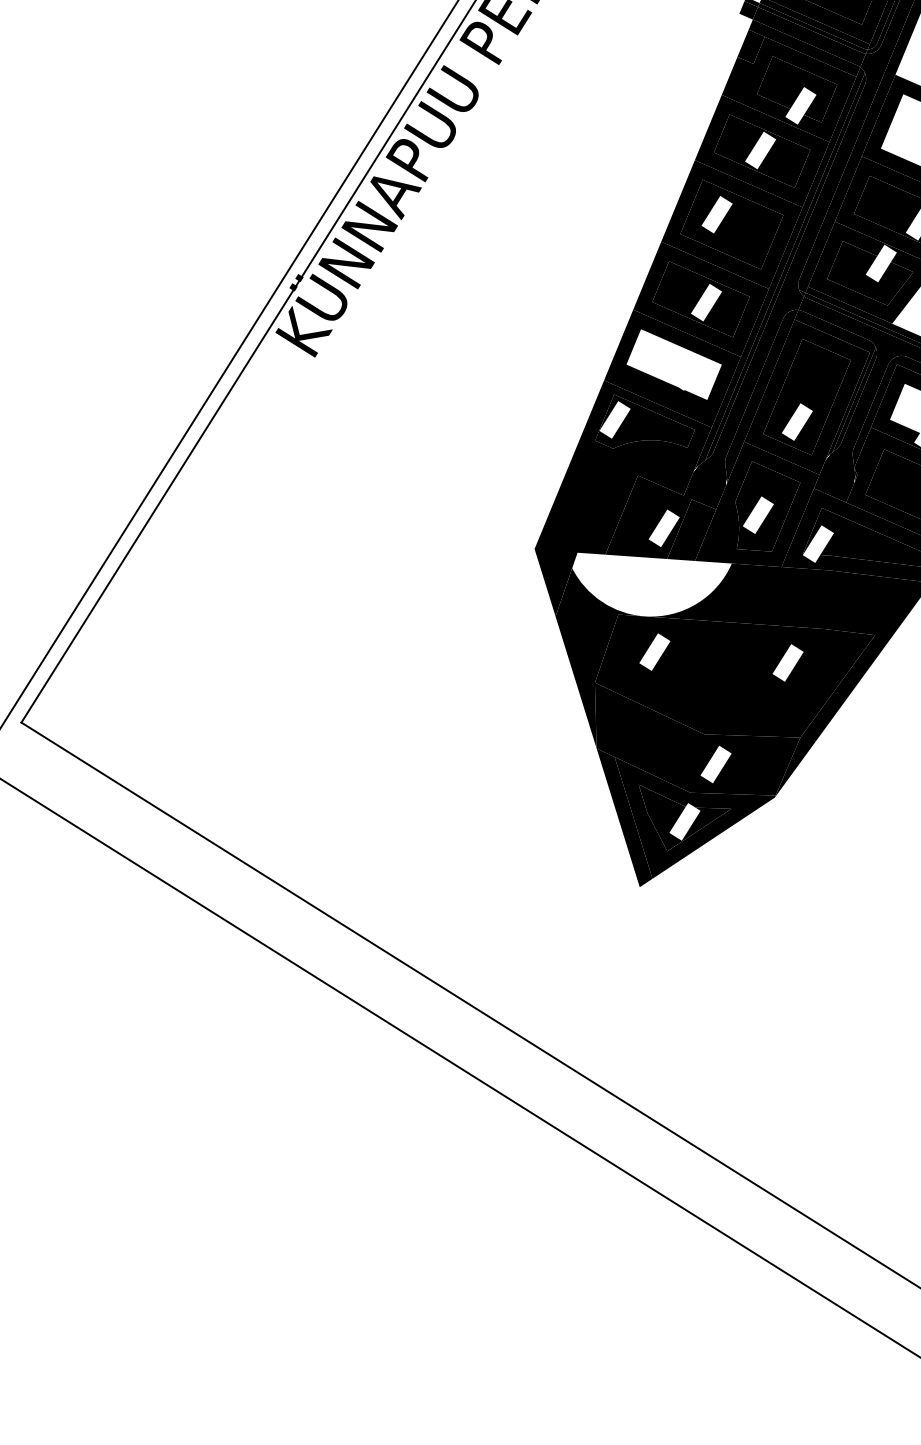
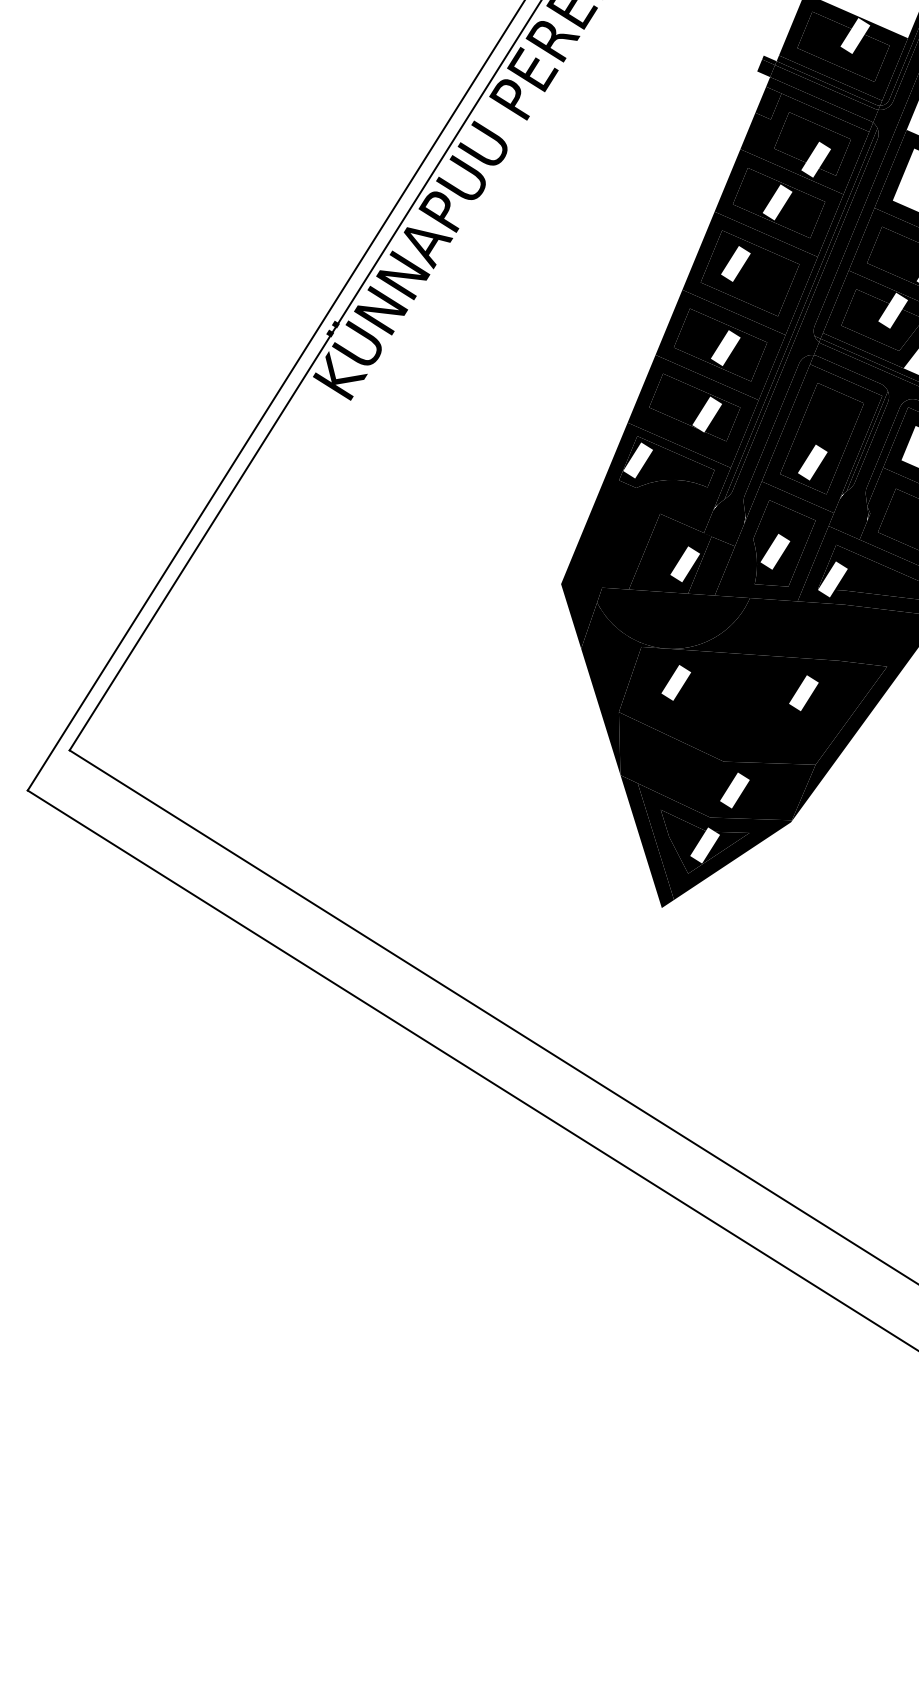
fill: (673, 364) -> (694, 407), added
fill: (651, 583) -> (673, 617), added

